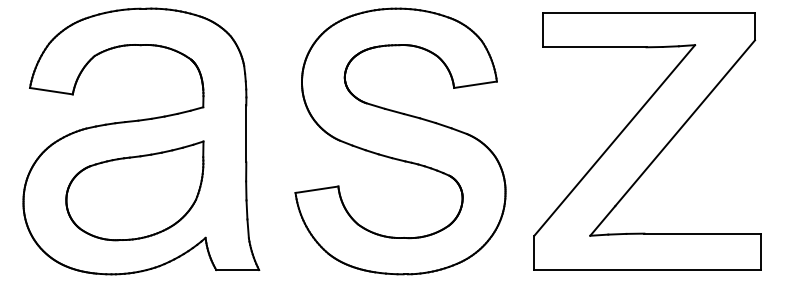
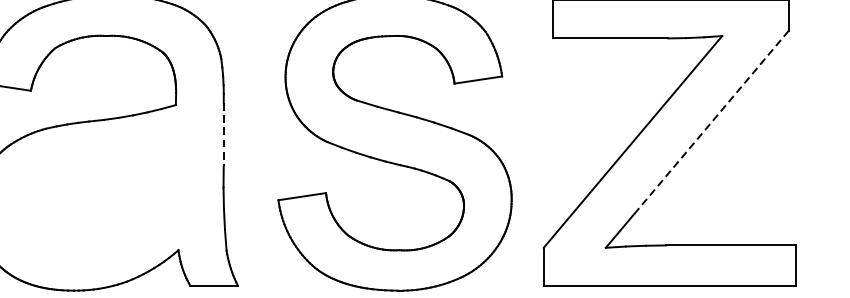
line: (684, 123) -> (710, 123), solid -> dashed
line: (246, 134) -> (223, 135), solid -> dashed
part: (134, 190) -> (99, 197), removed

